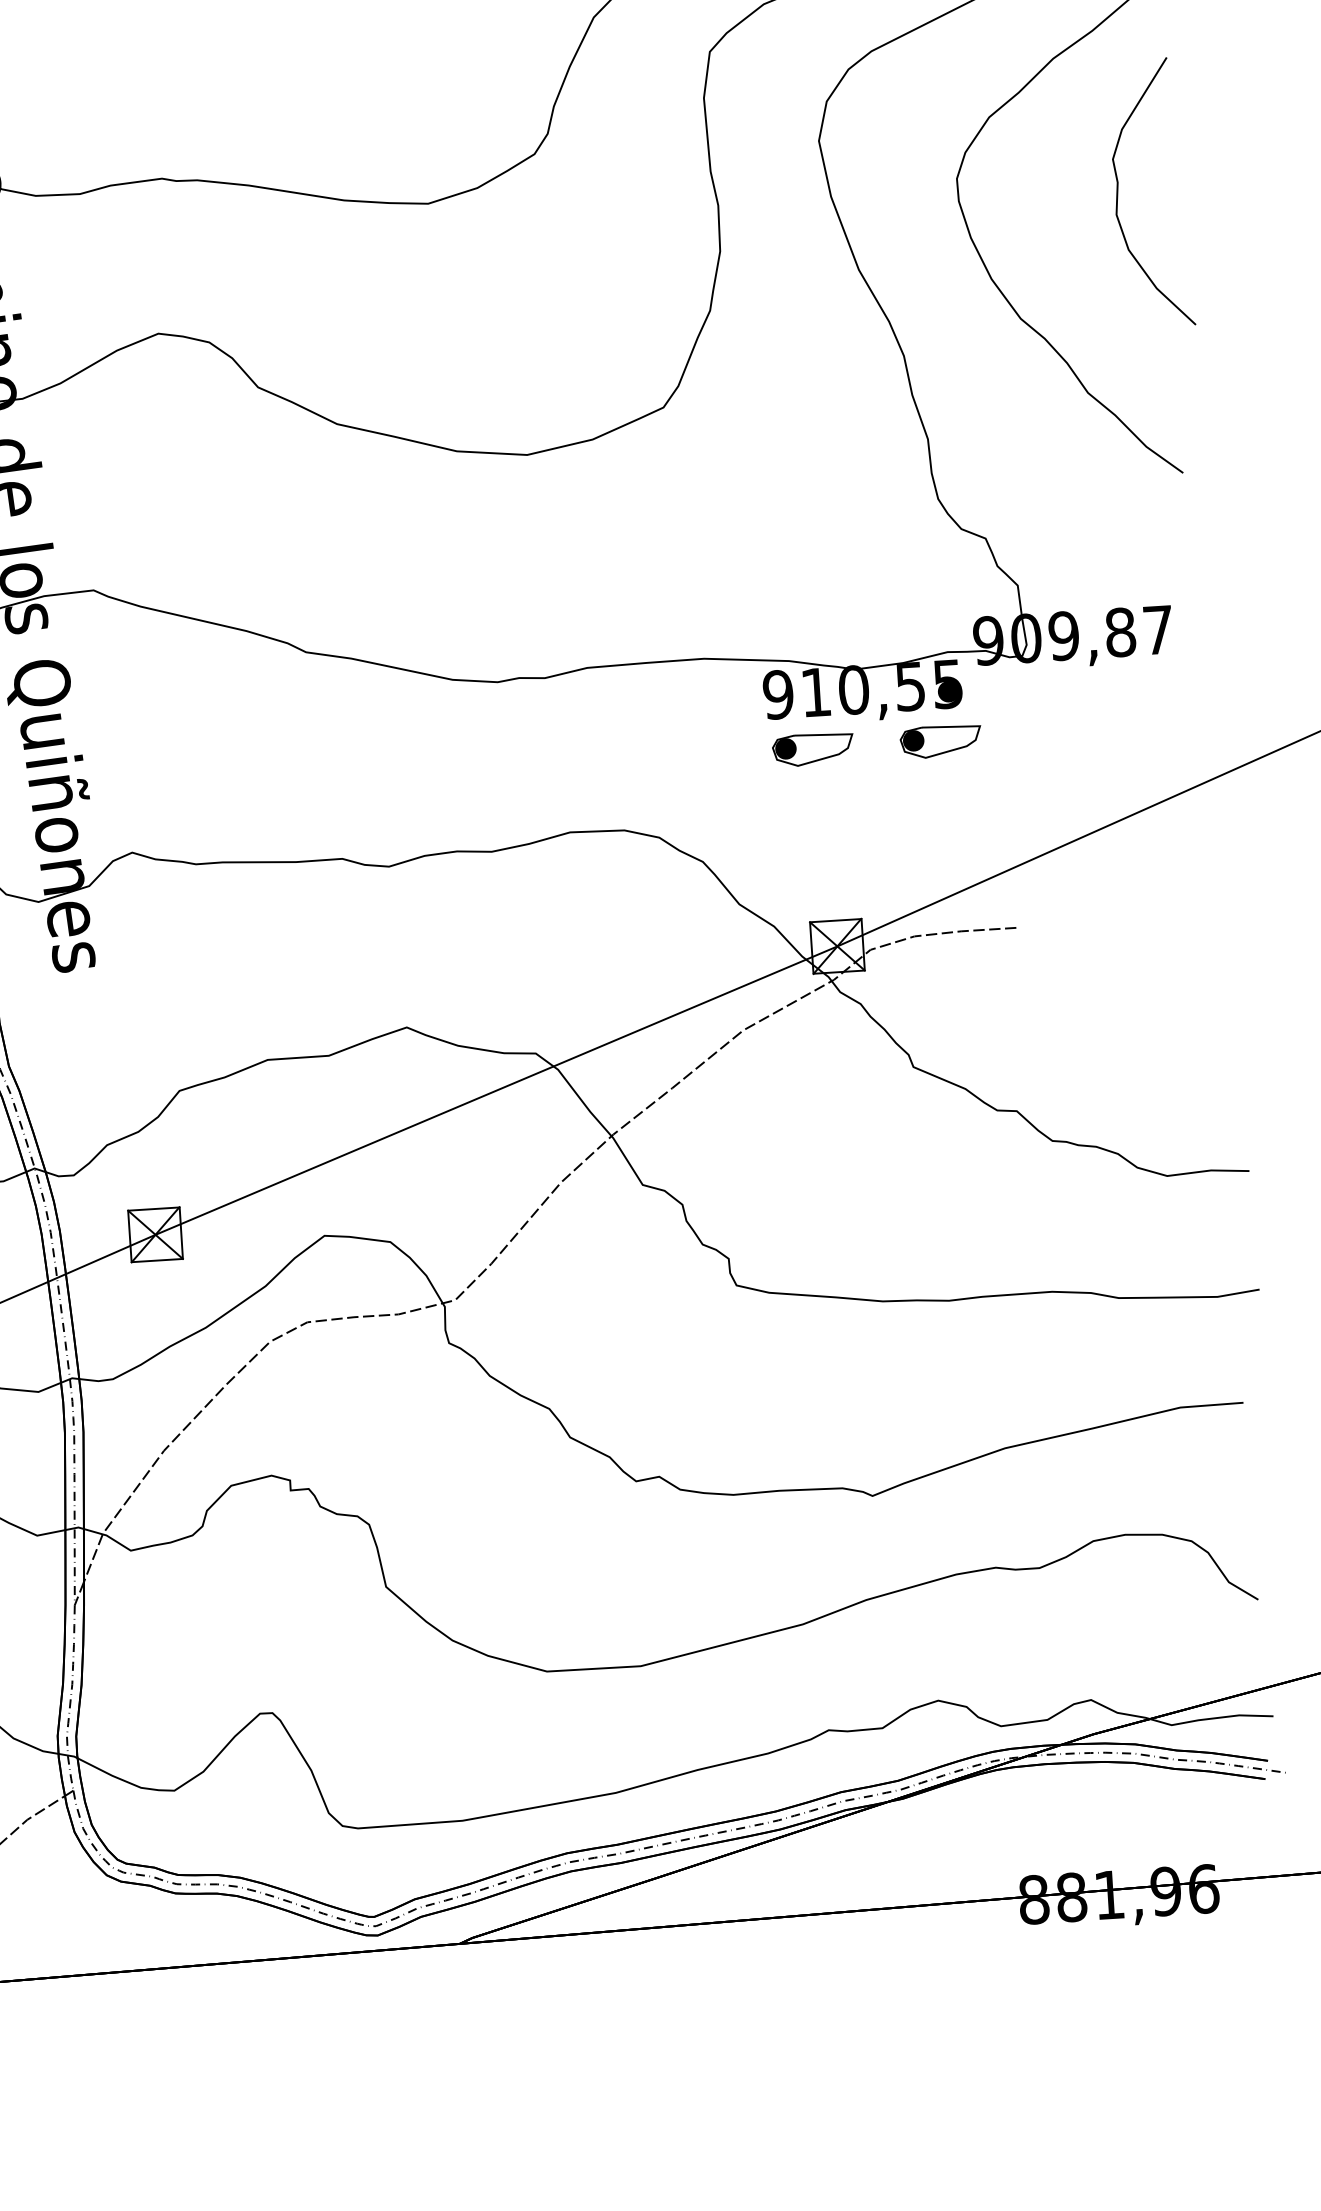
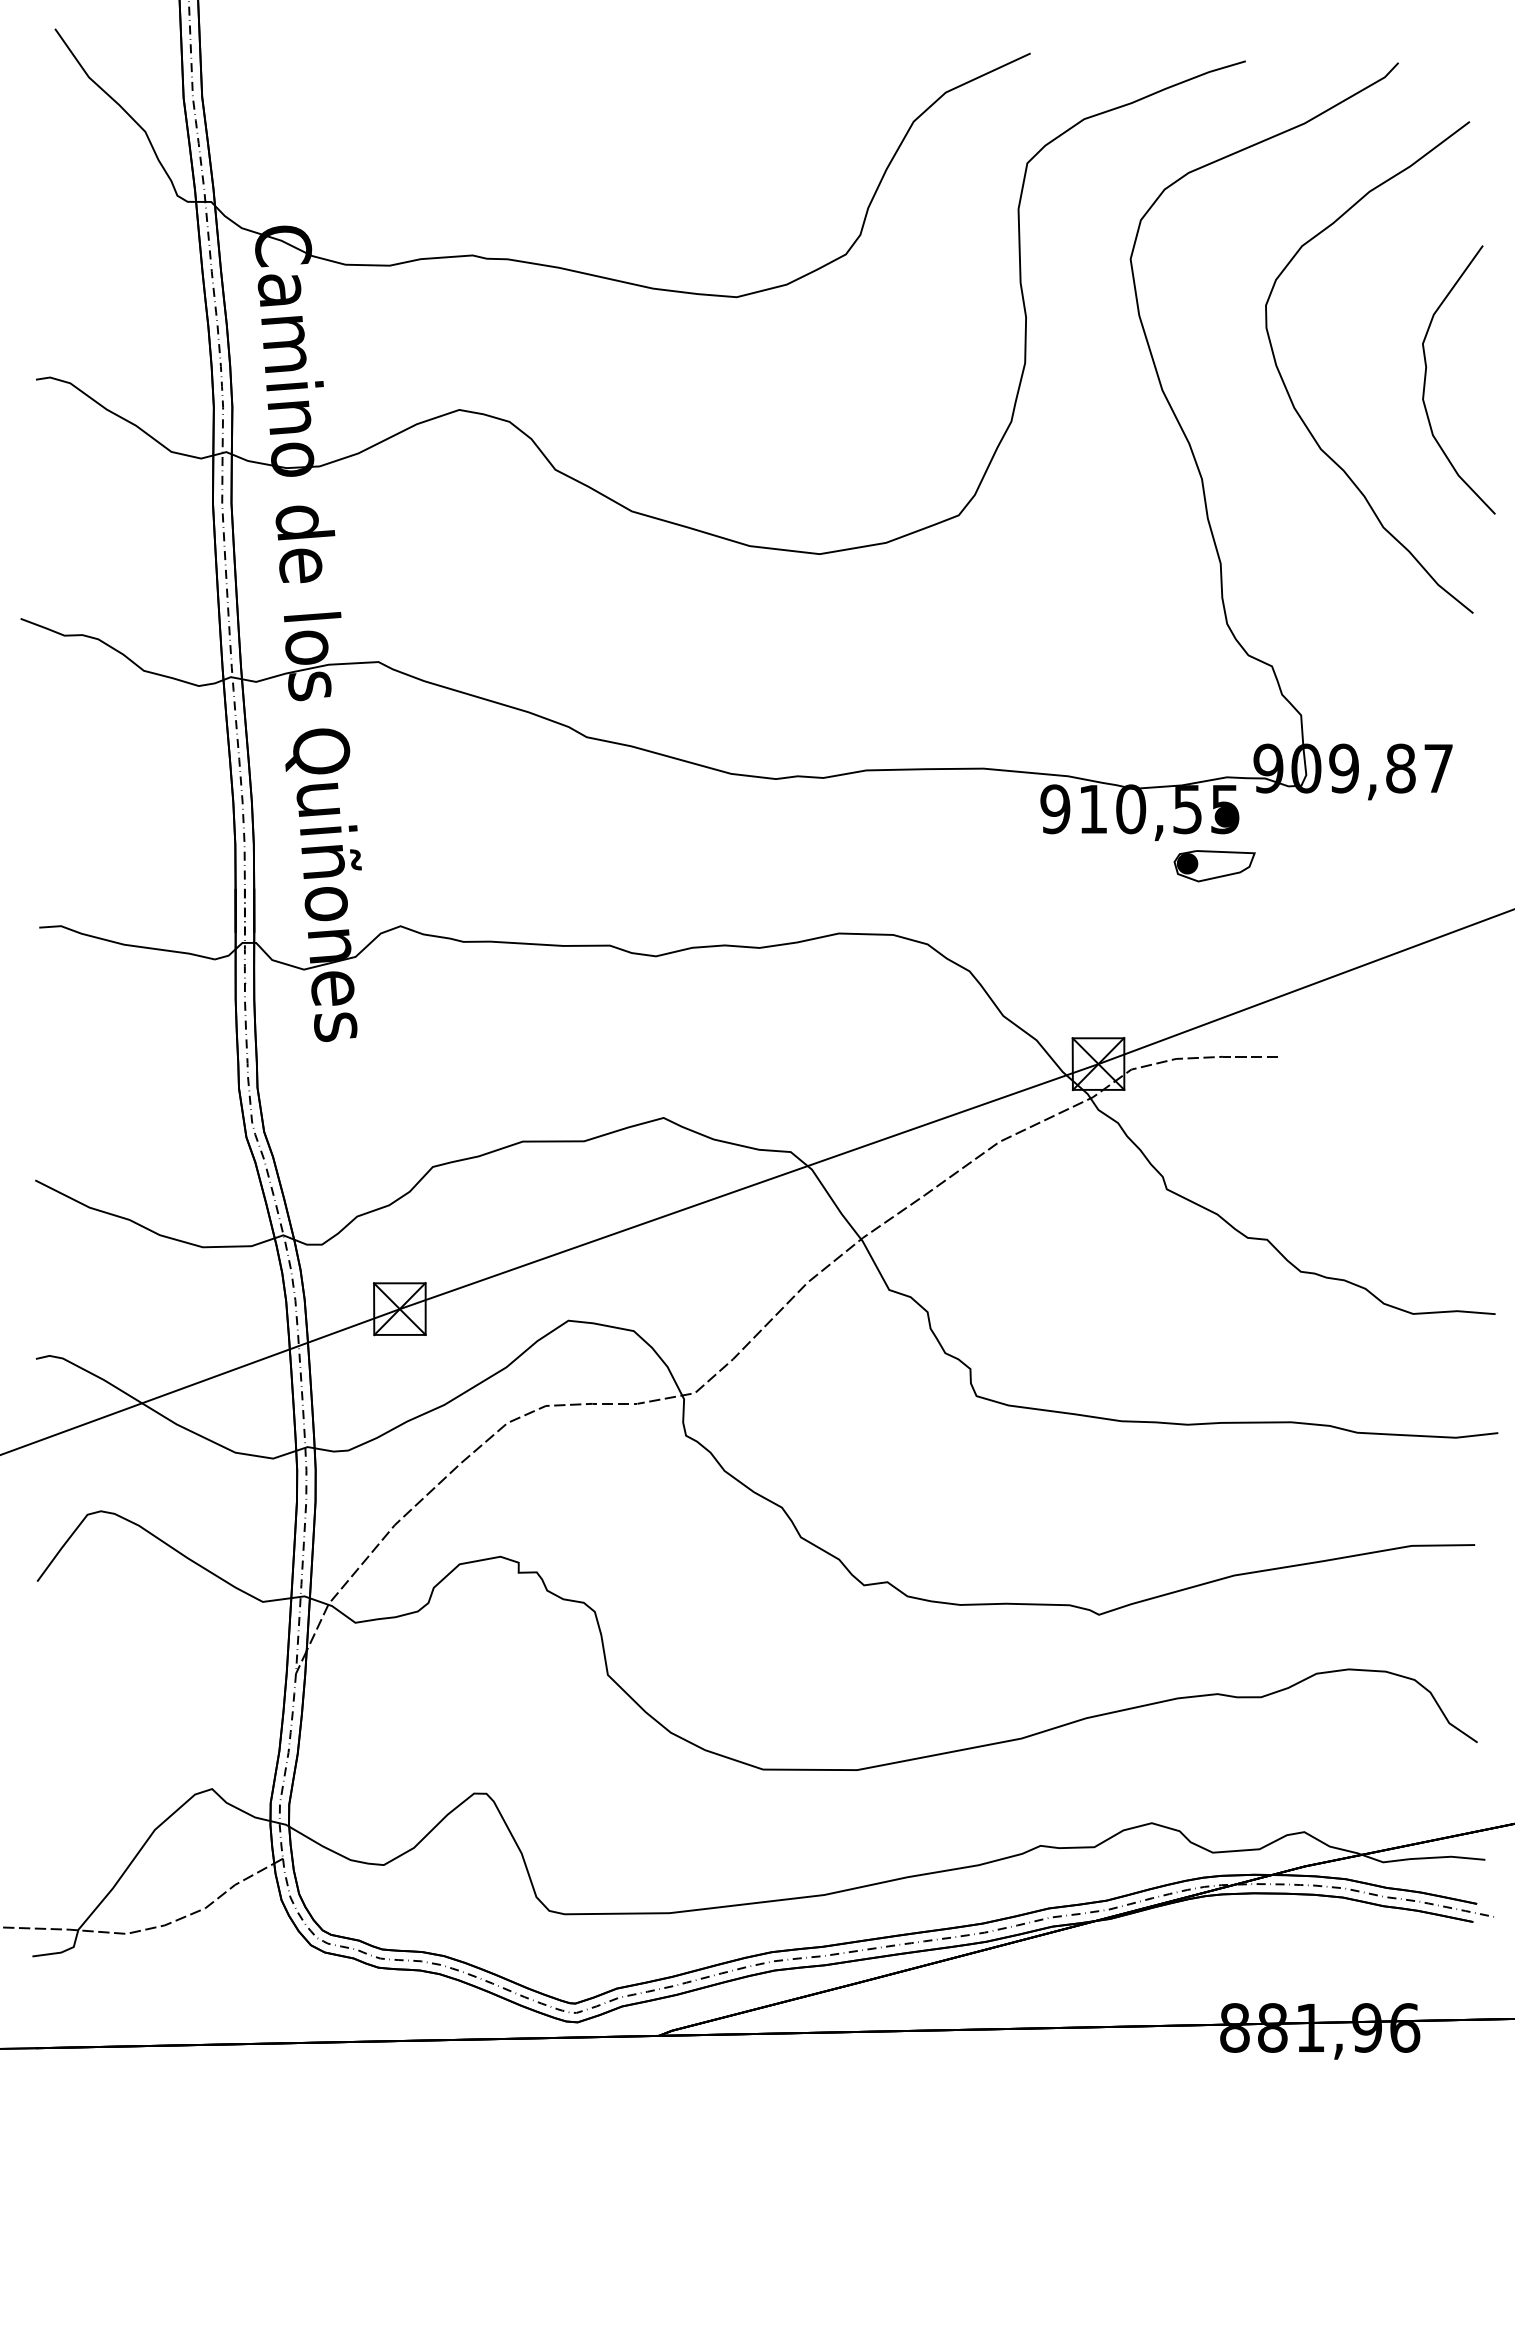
curve: (1118, 192) -> (1426, 377), moved
part: (813, 749) -> (1086, 866), removed

